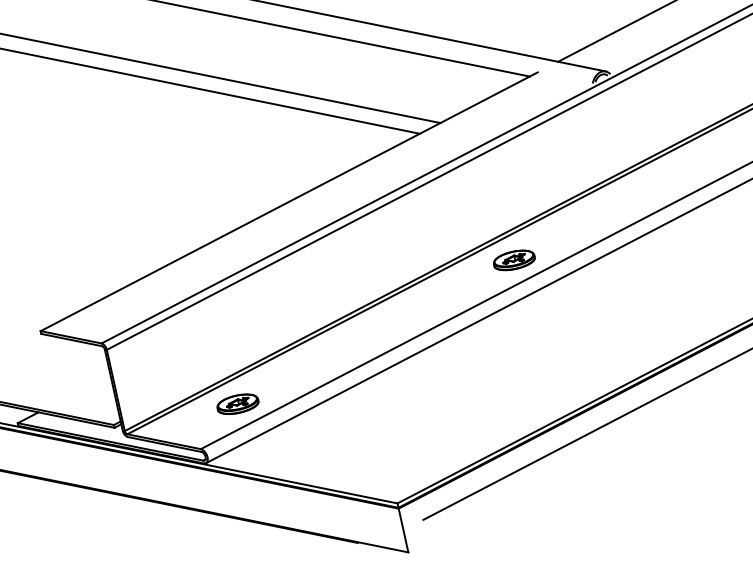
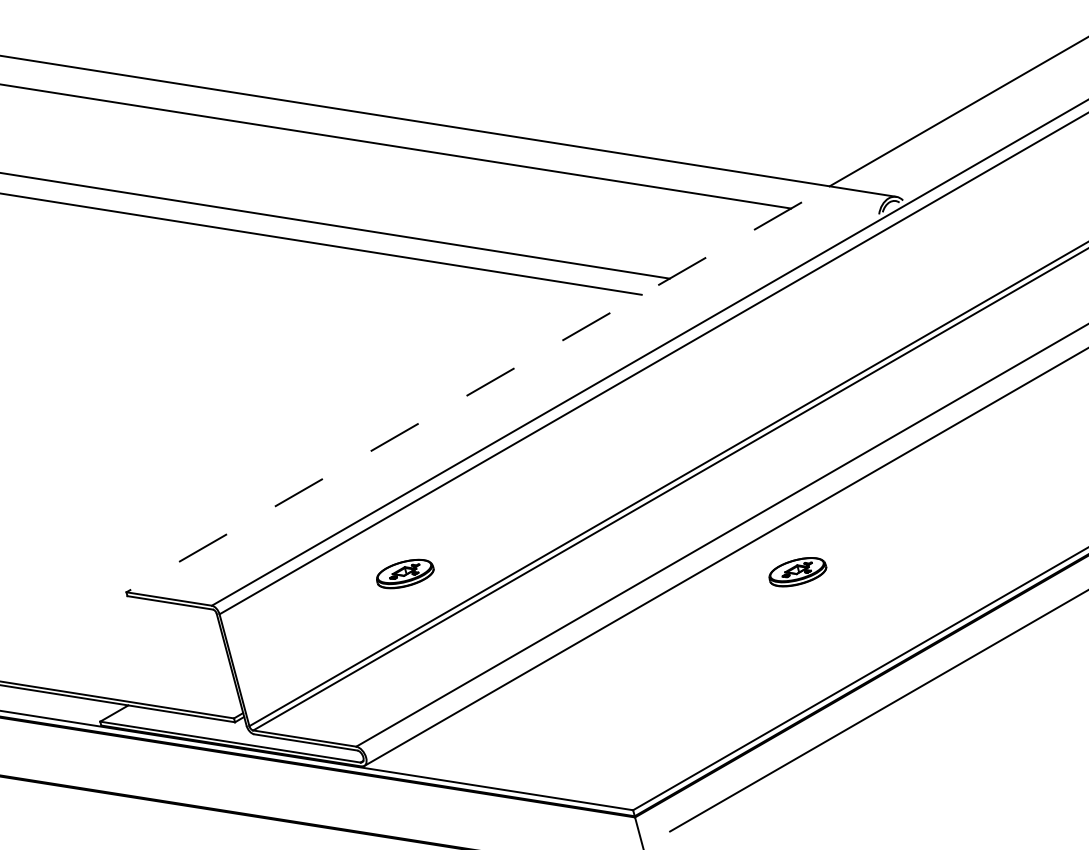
line: (288, 201) -> (463, 397), solid -> dashed
part: (514, 260) -> (797, 572), moved
part: (238, 403) -> (405, 573), moved

